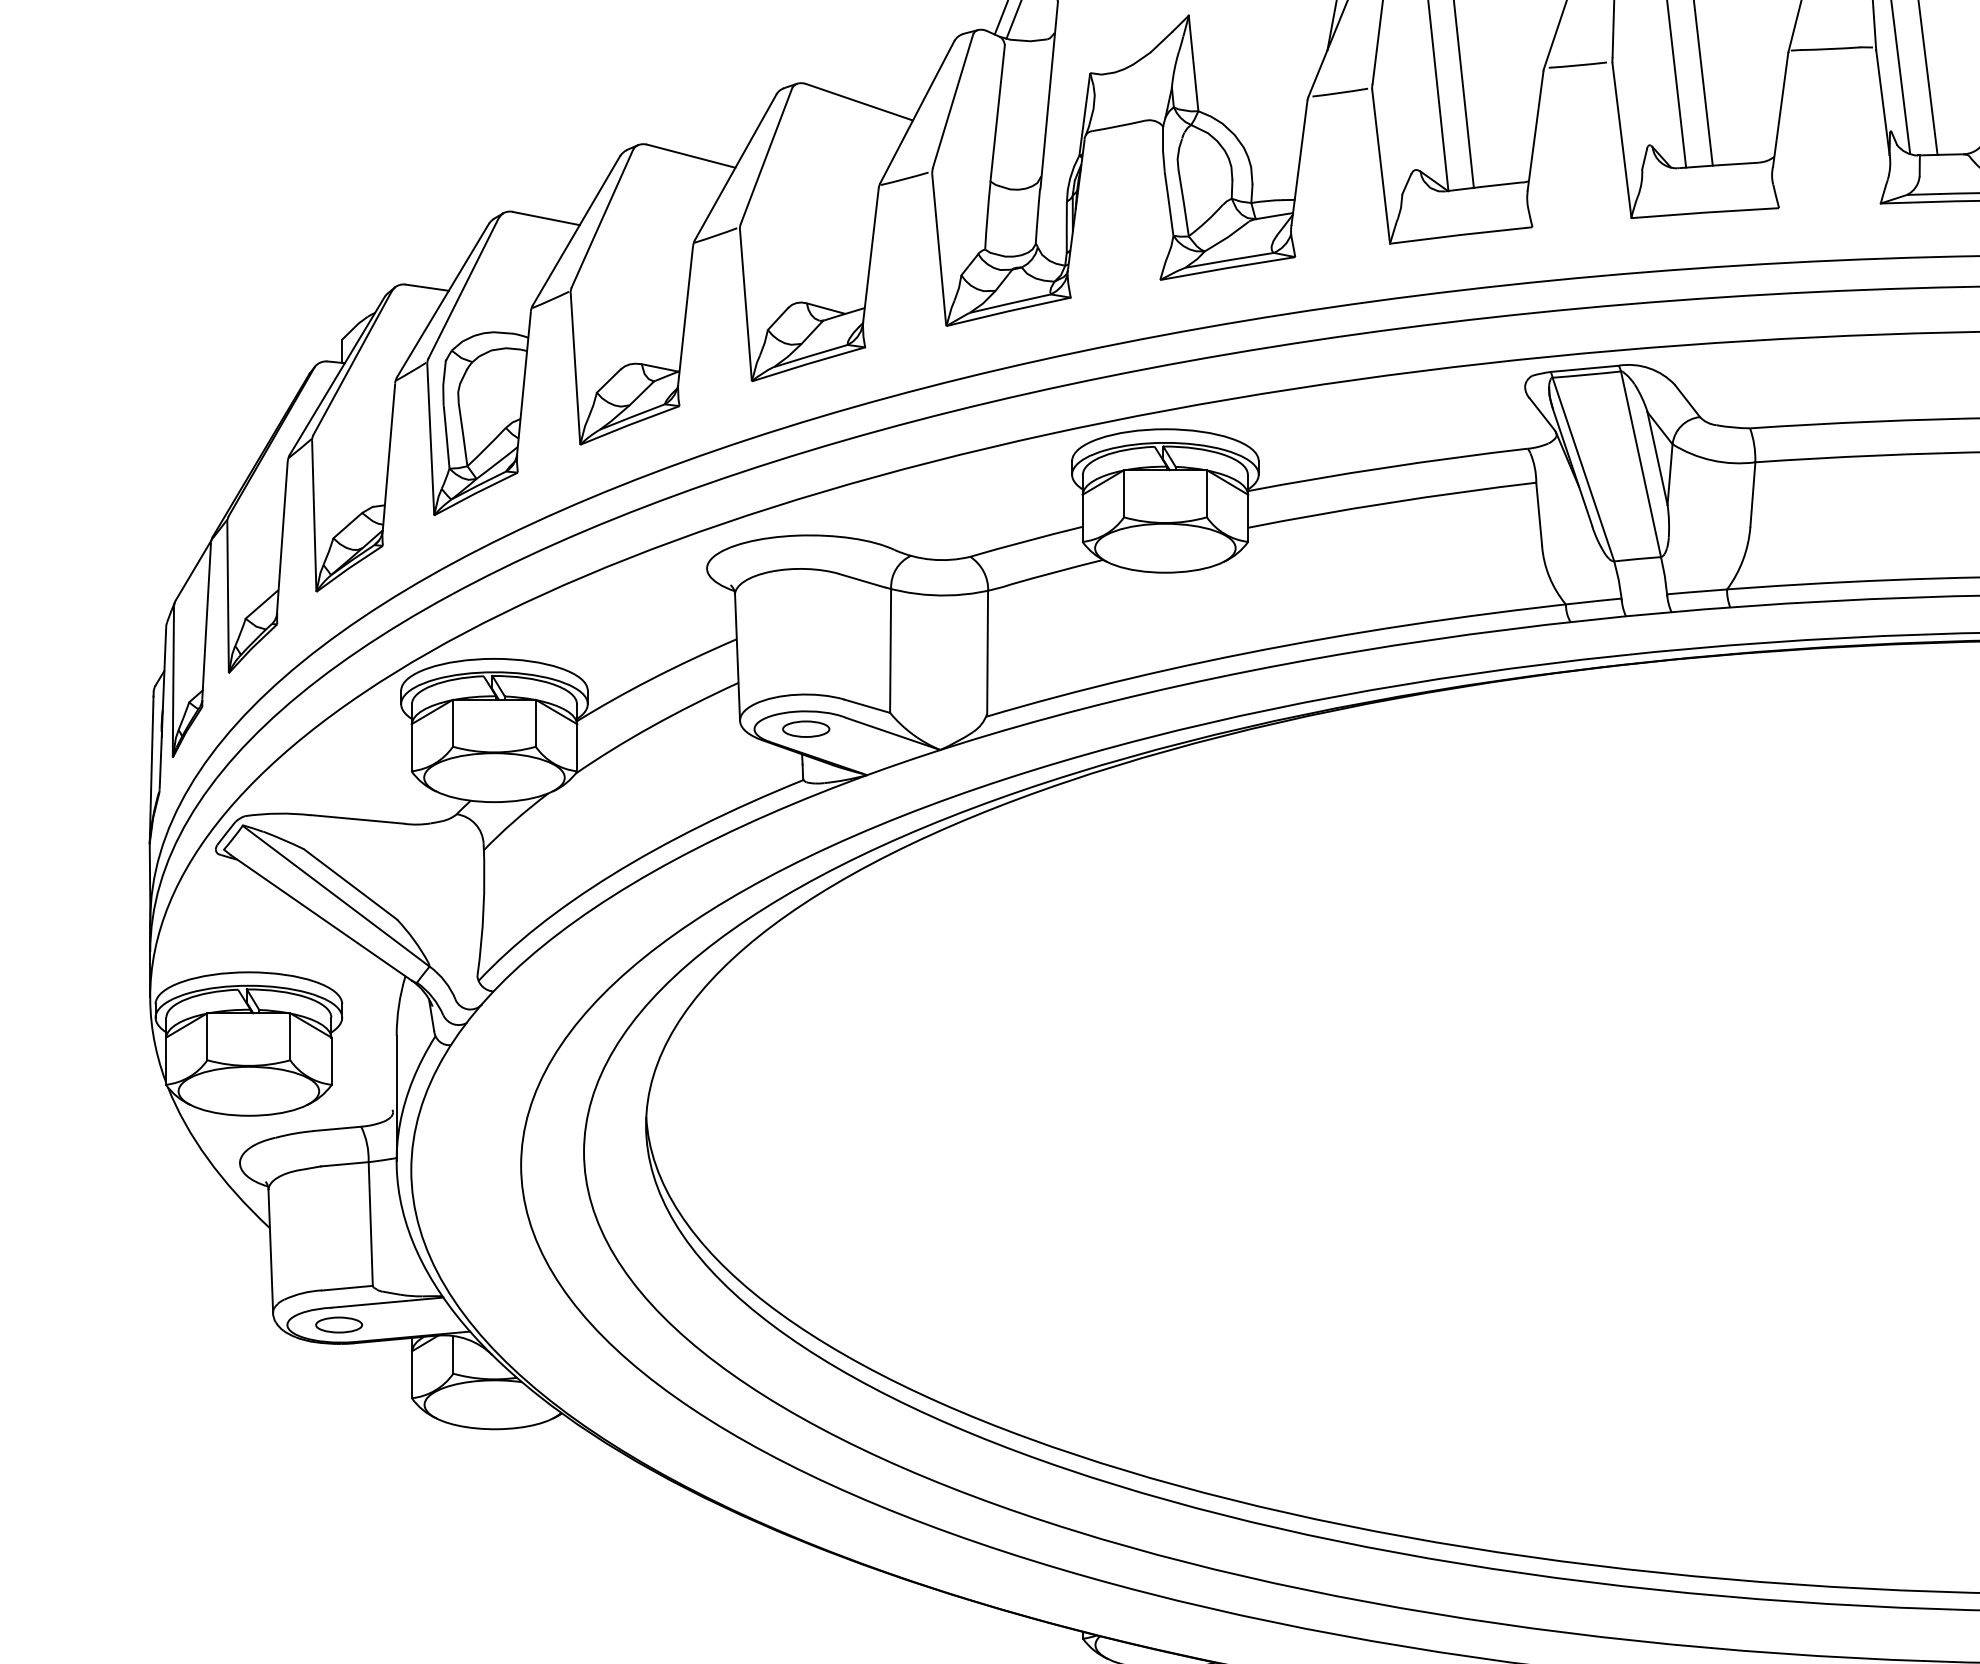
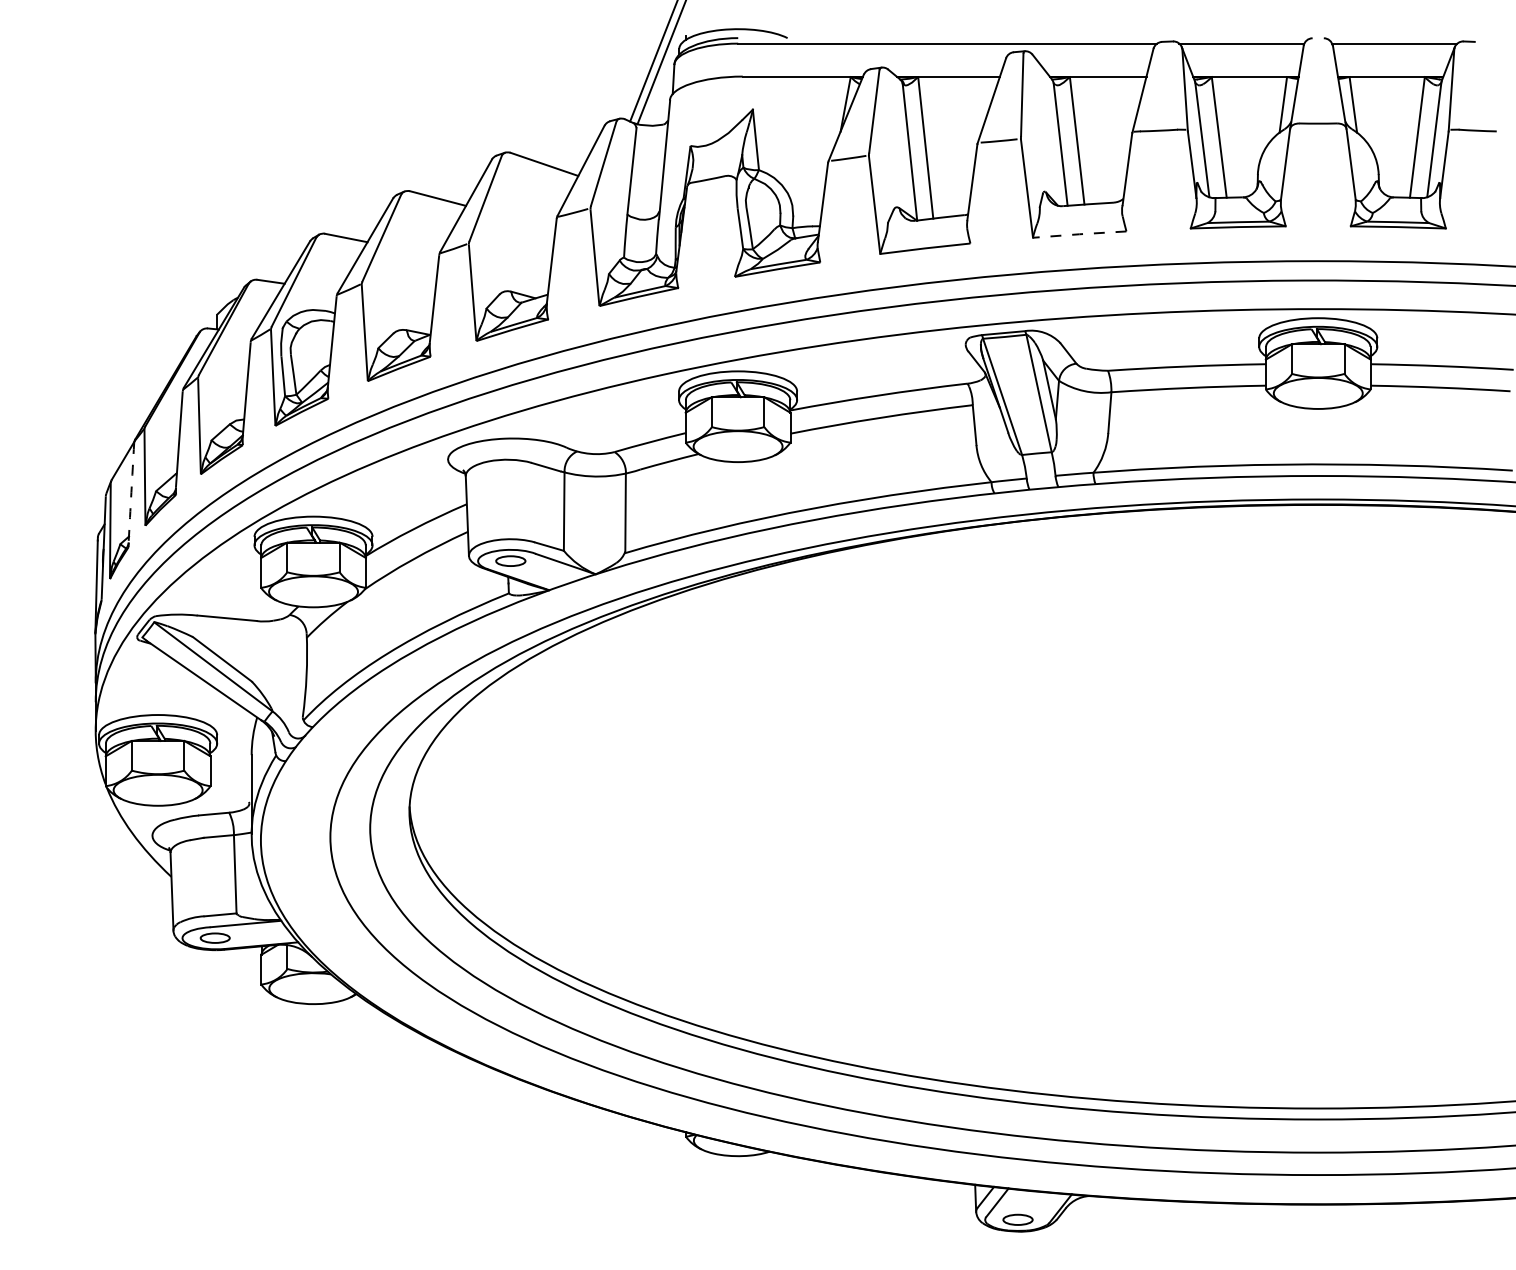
line: (1704, 212) -> (1079, 234), solid -> dashed
arc: (206, 620) -> (131, 492), solid -> dashed

